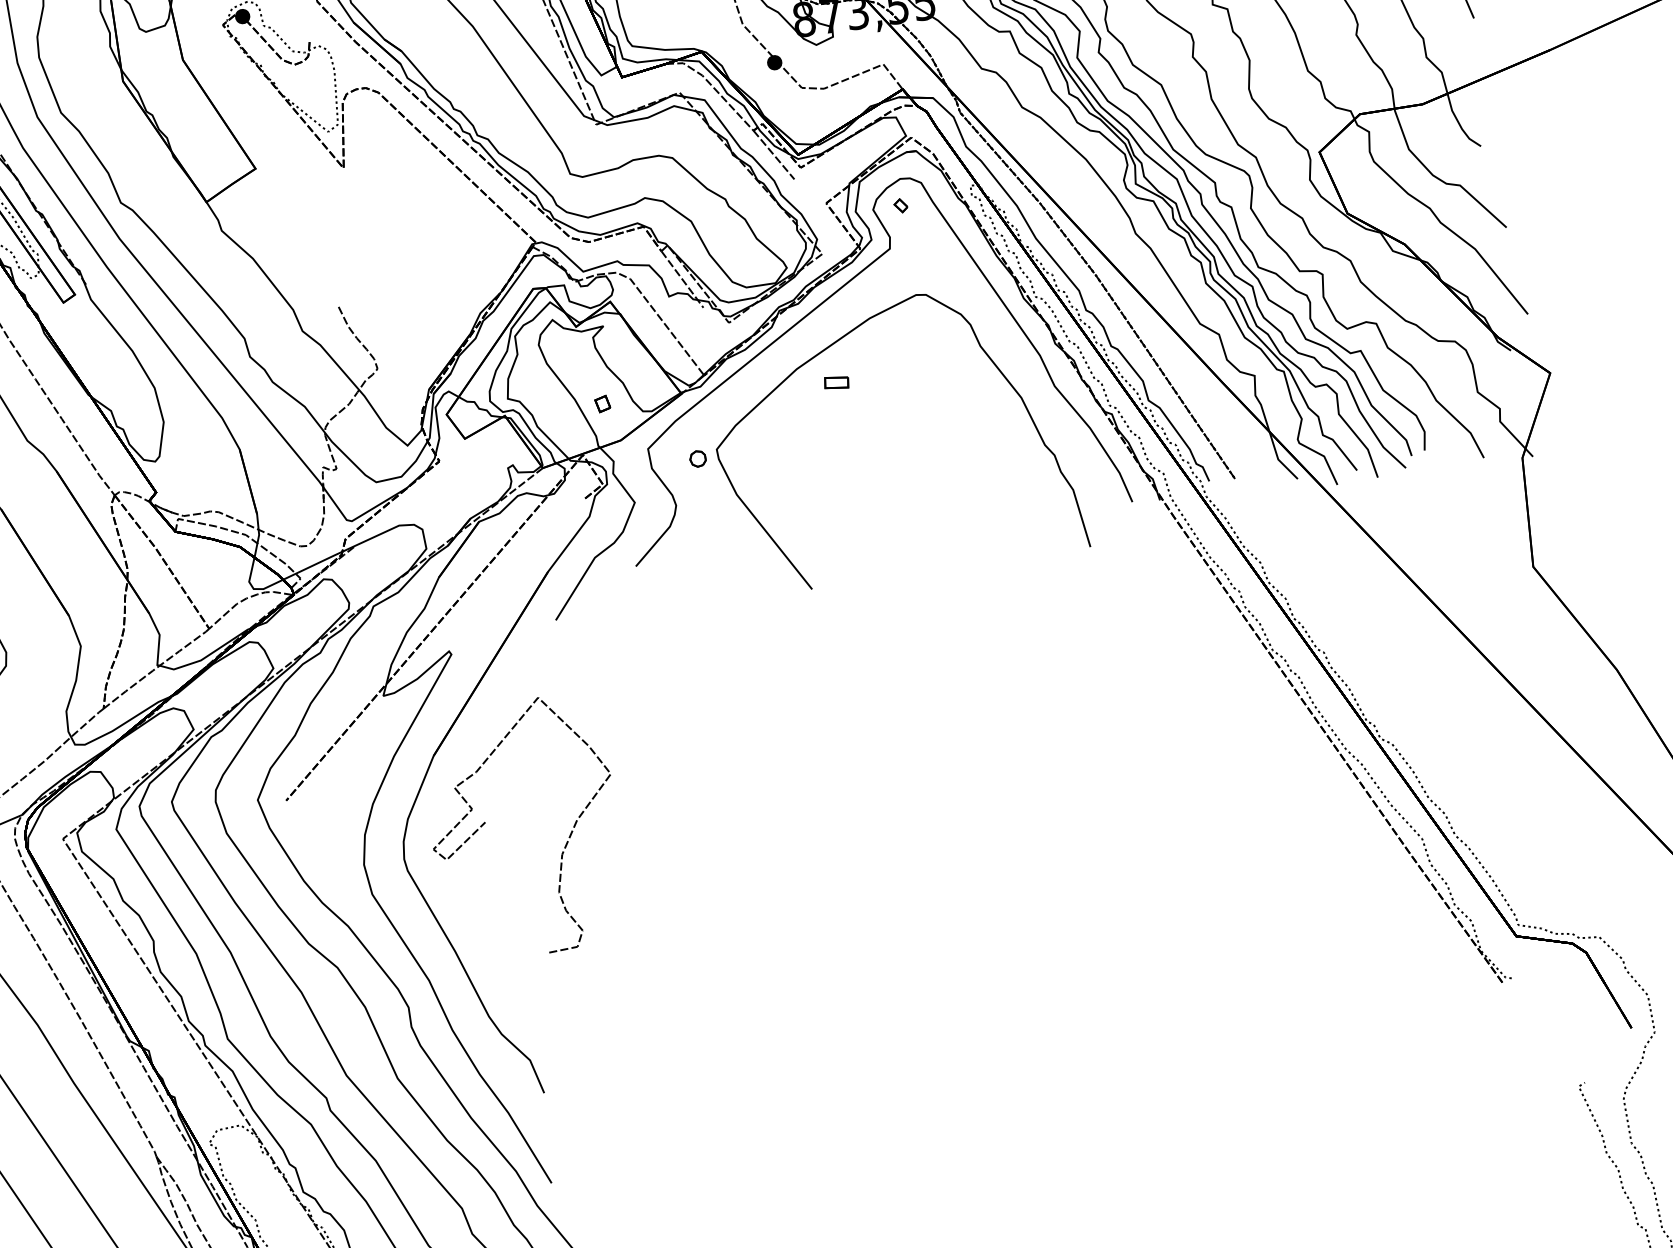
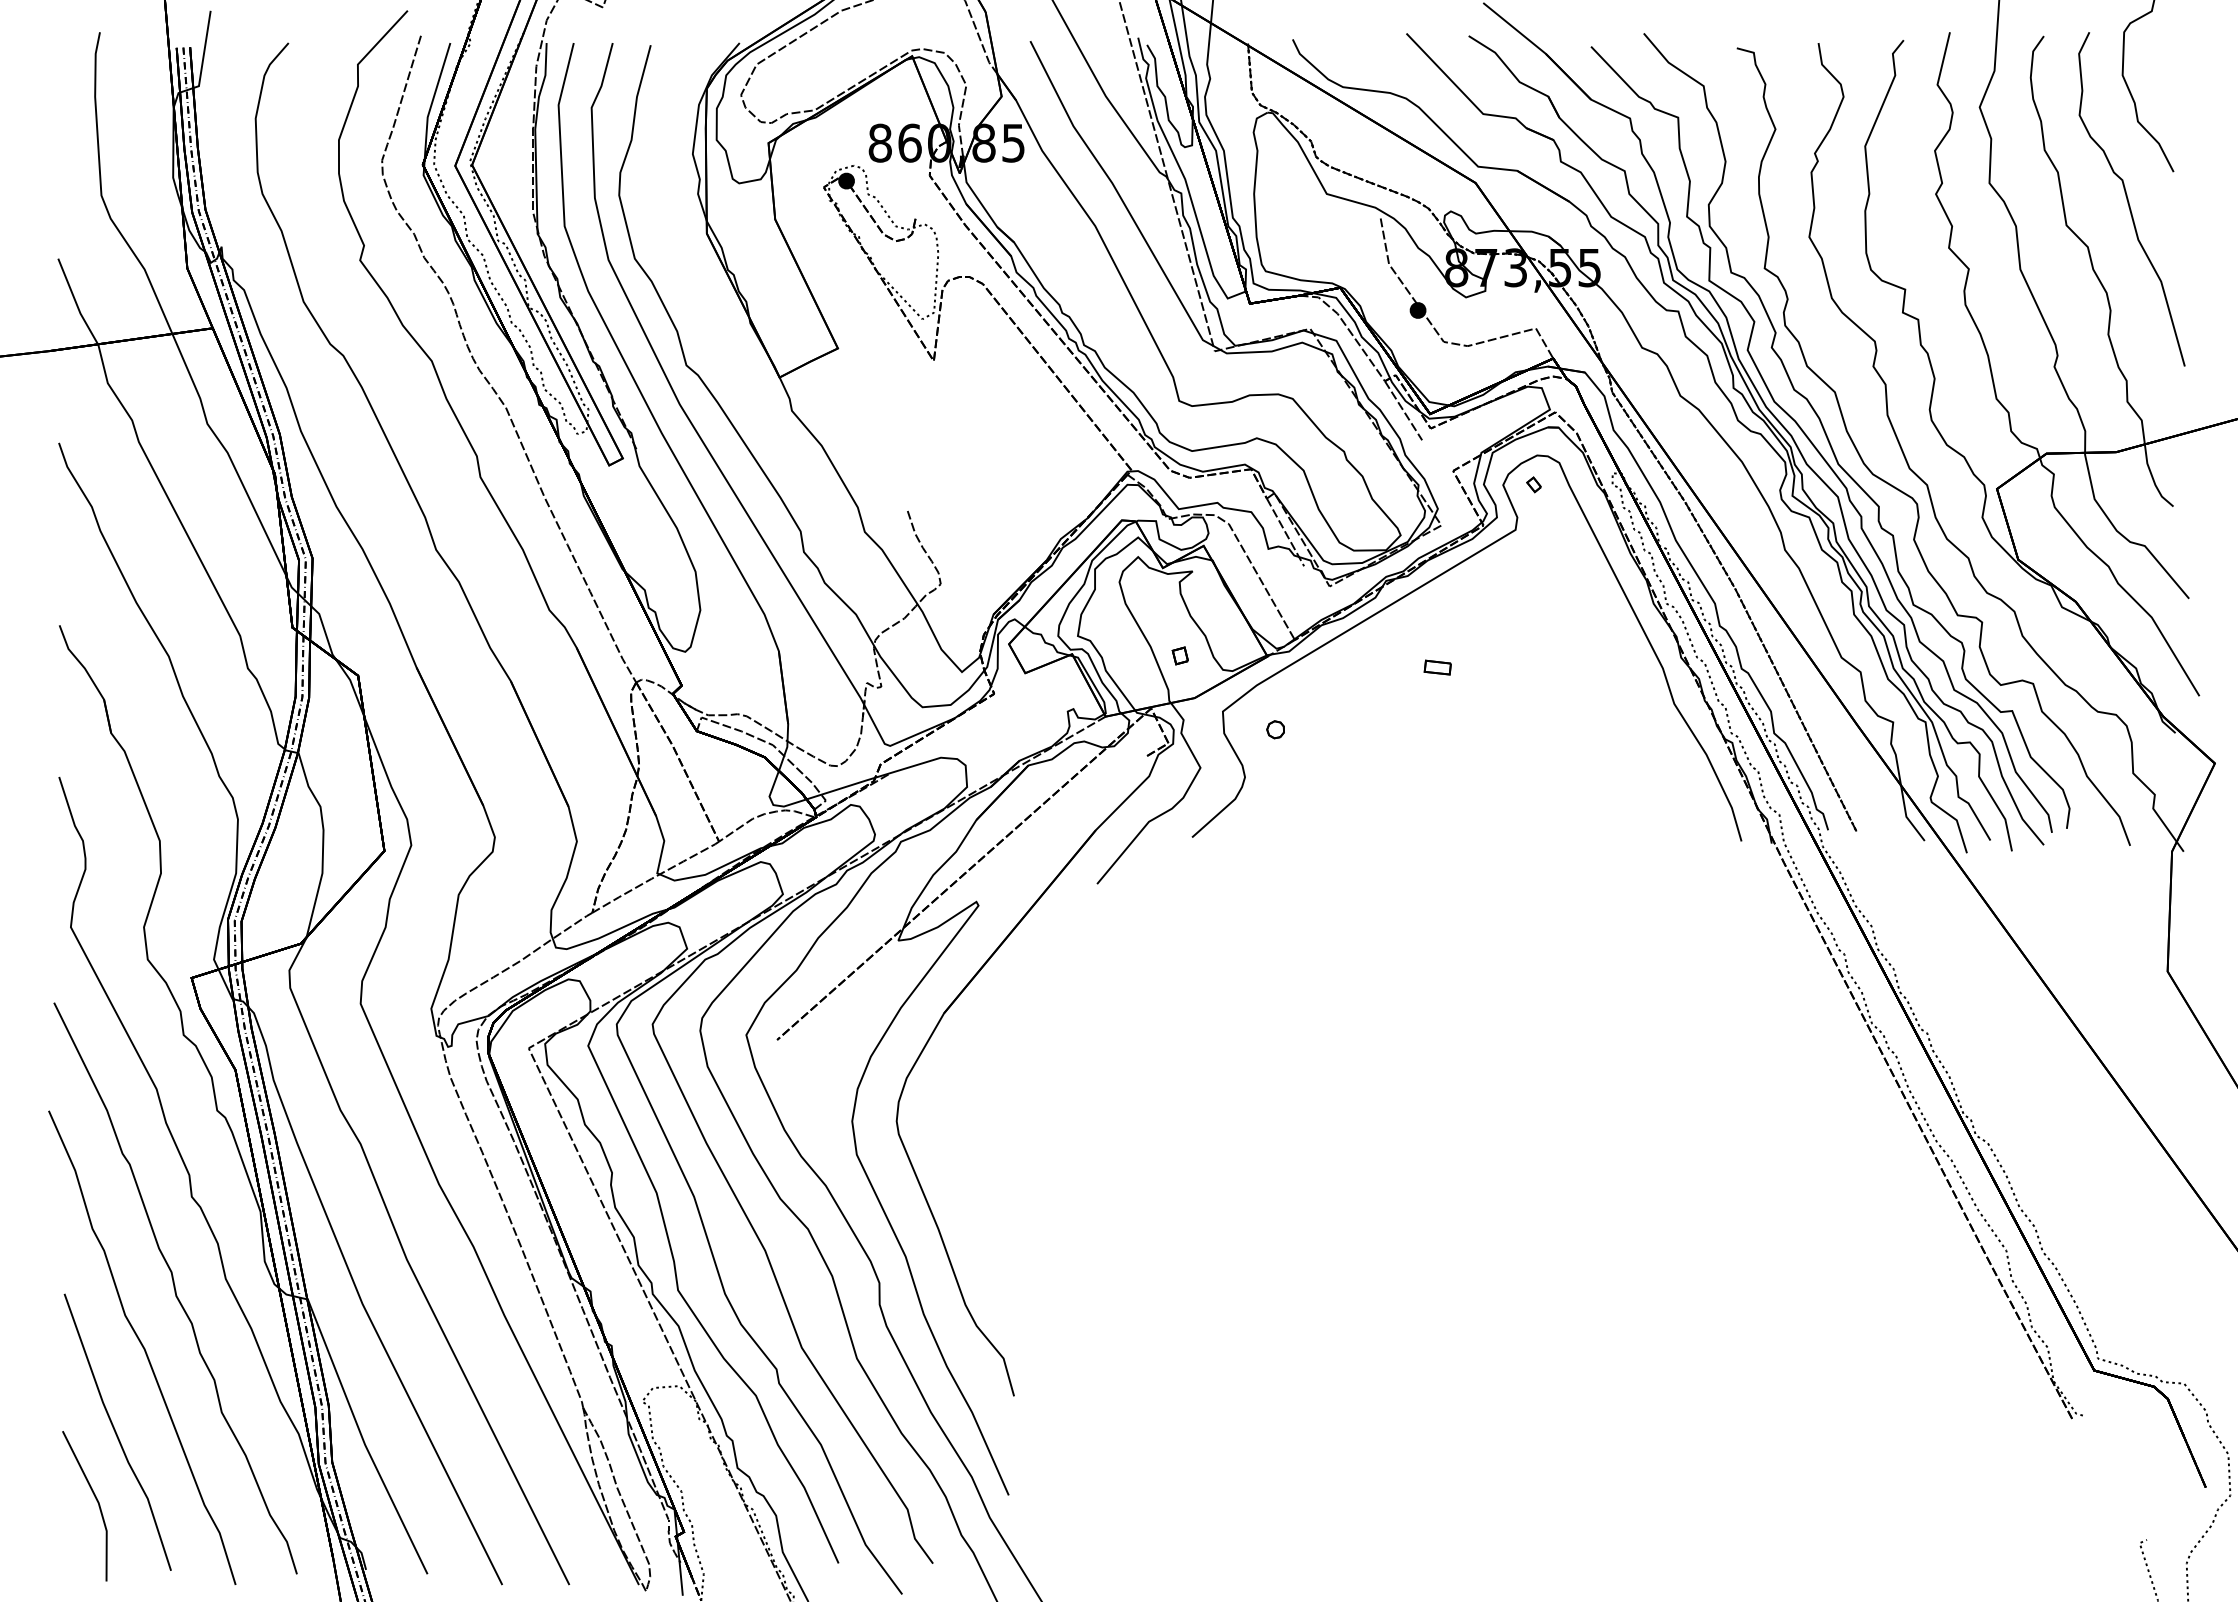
curve: (824, 351) -> (1429, 631), removed
curve: (485, 823) -> (990, 1094), removed

